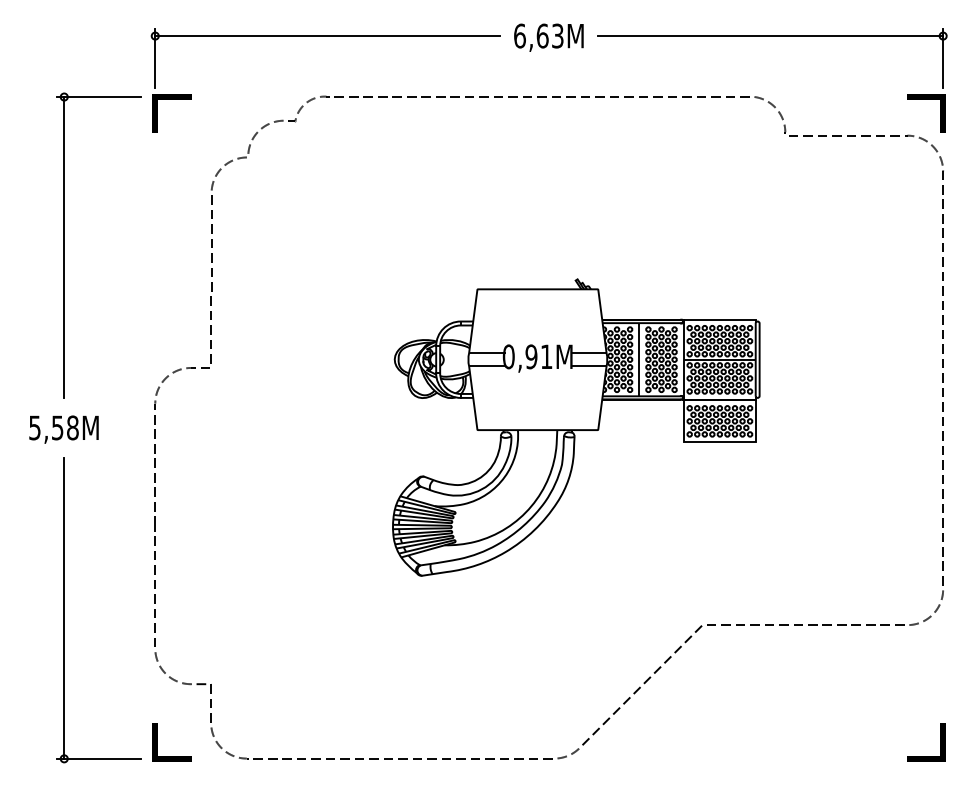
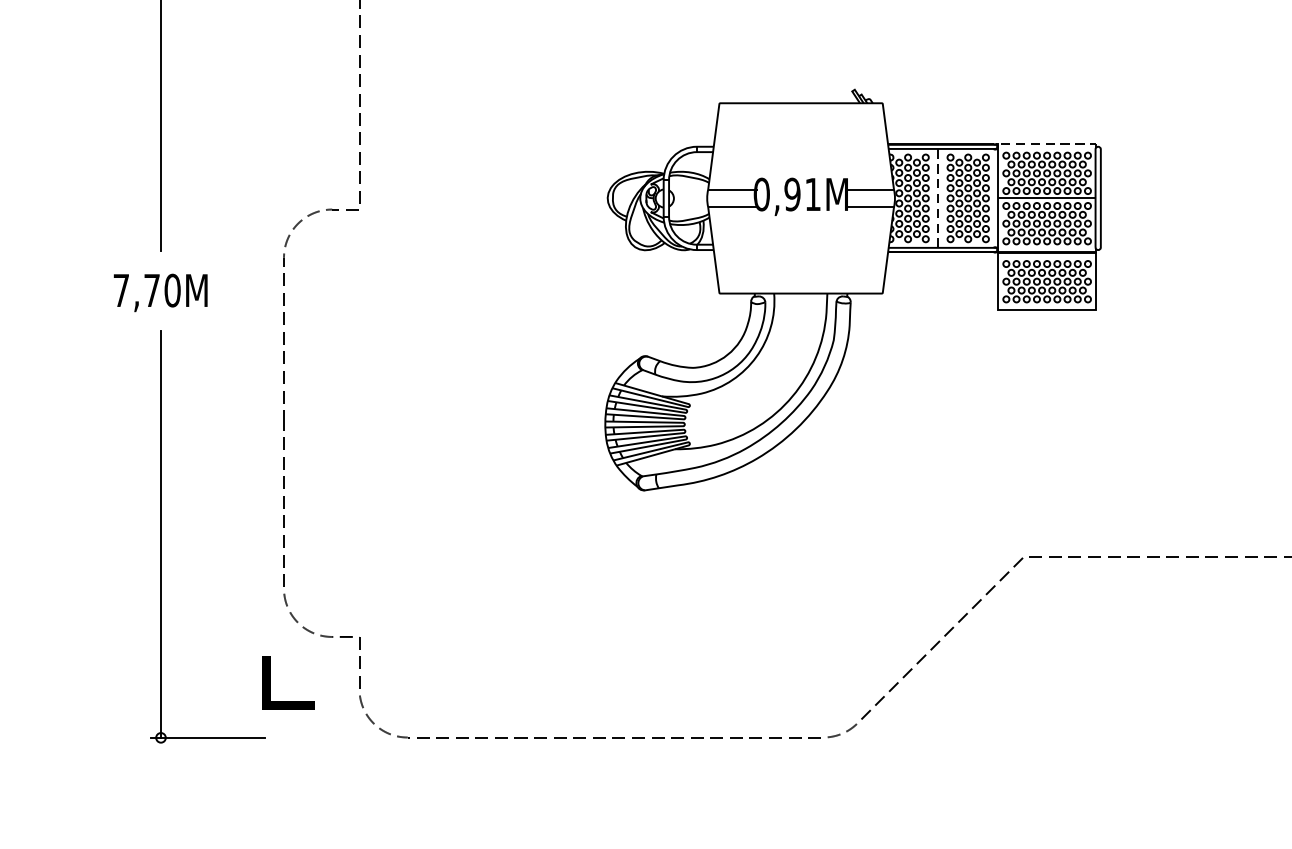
line: (721, 319) -> (1049, 144), solid -> dashed
line: (639, 359) -> (938, 198), solid -> dashed
text: (53, 427) -> (146, 290), 5,58M -> 7,70M
line: (157, 742) -> (269, 683), moved

